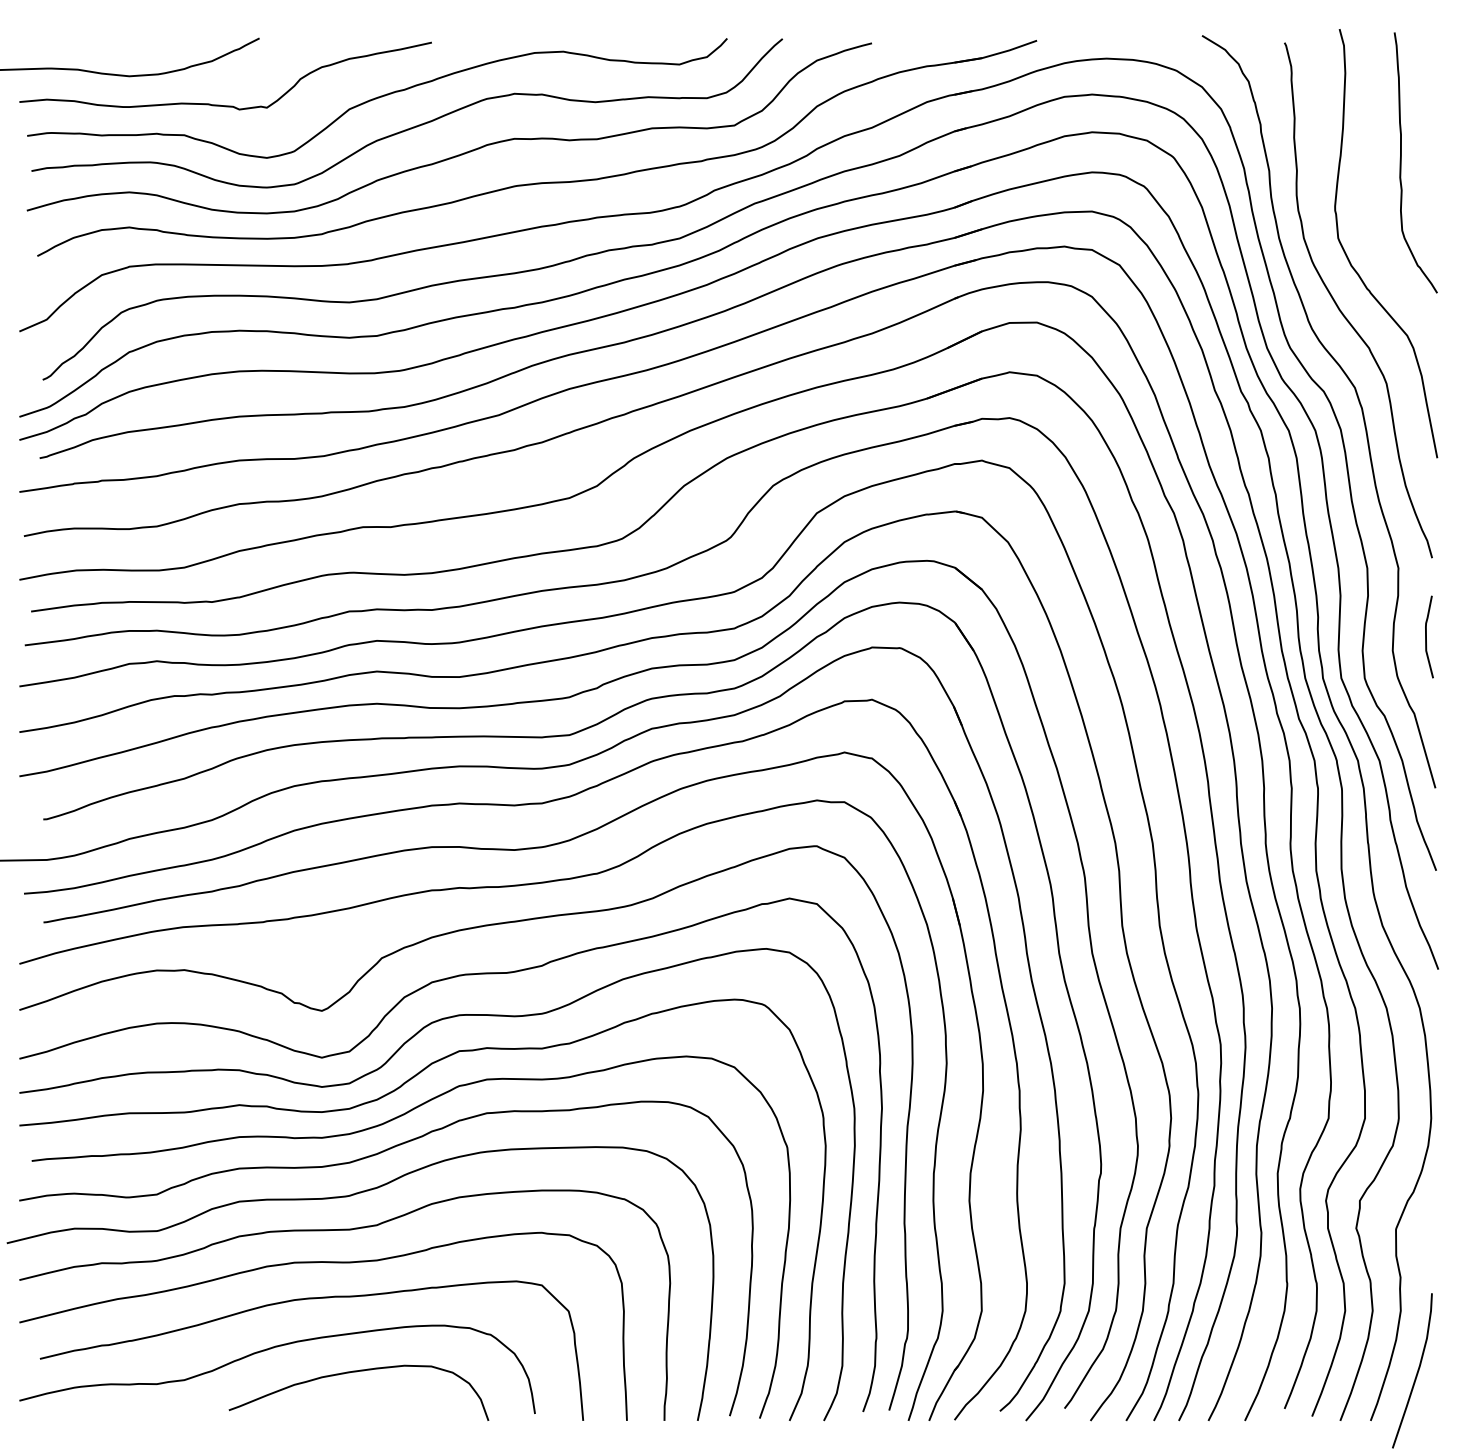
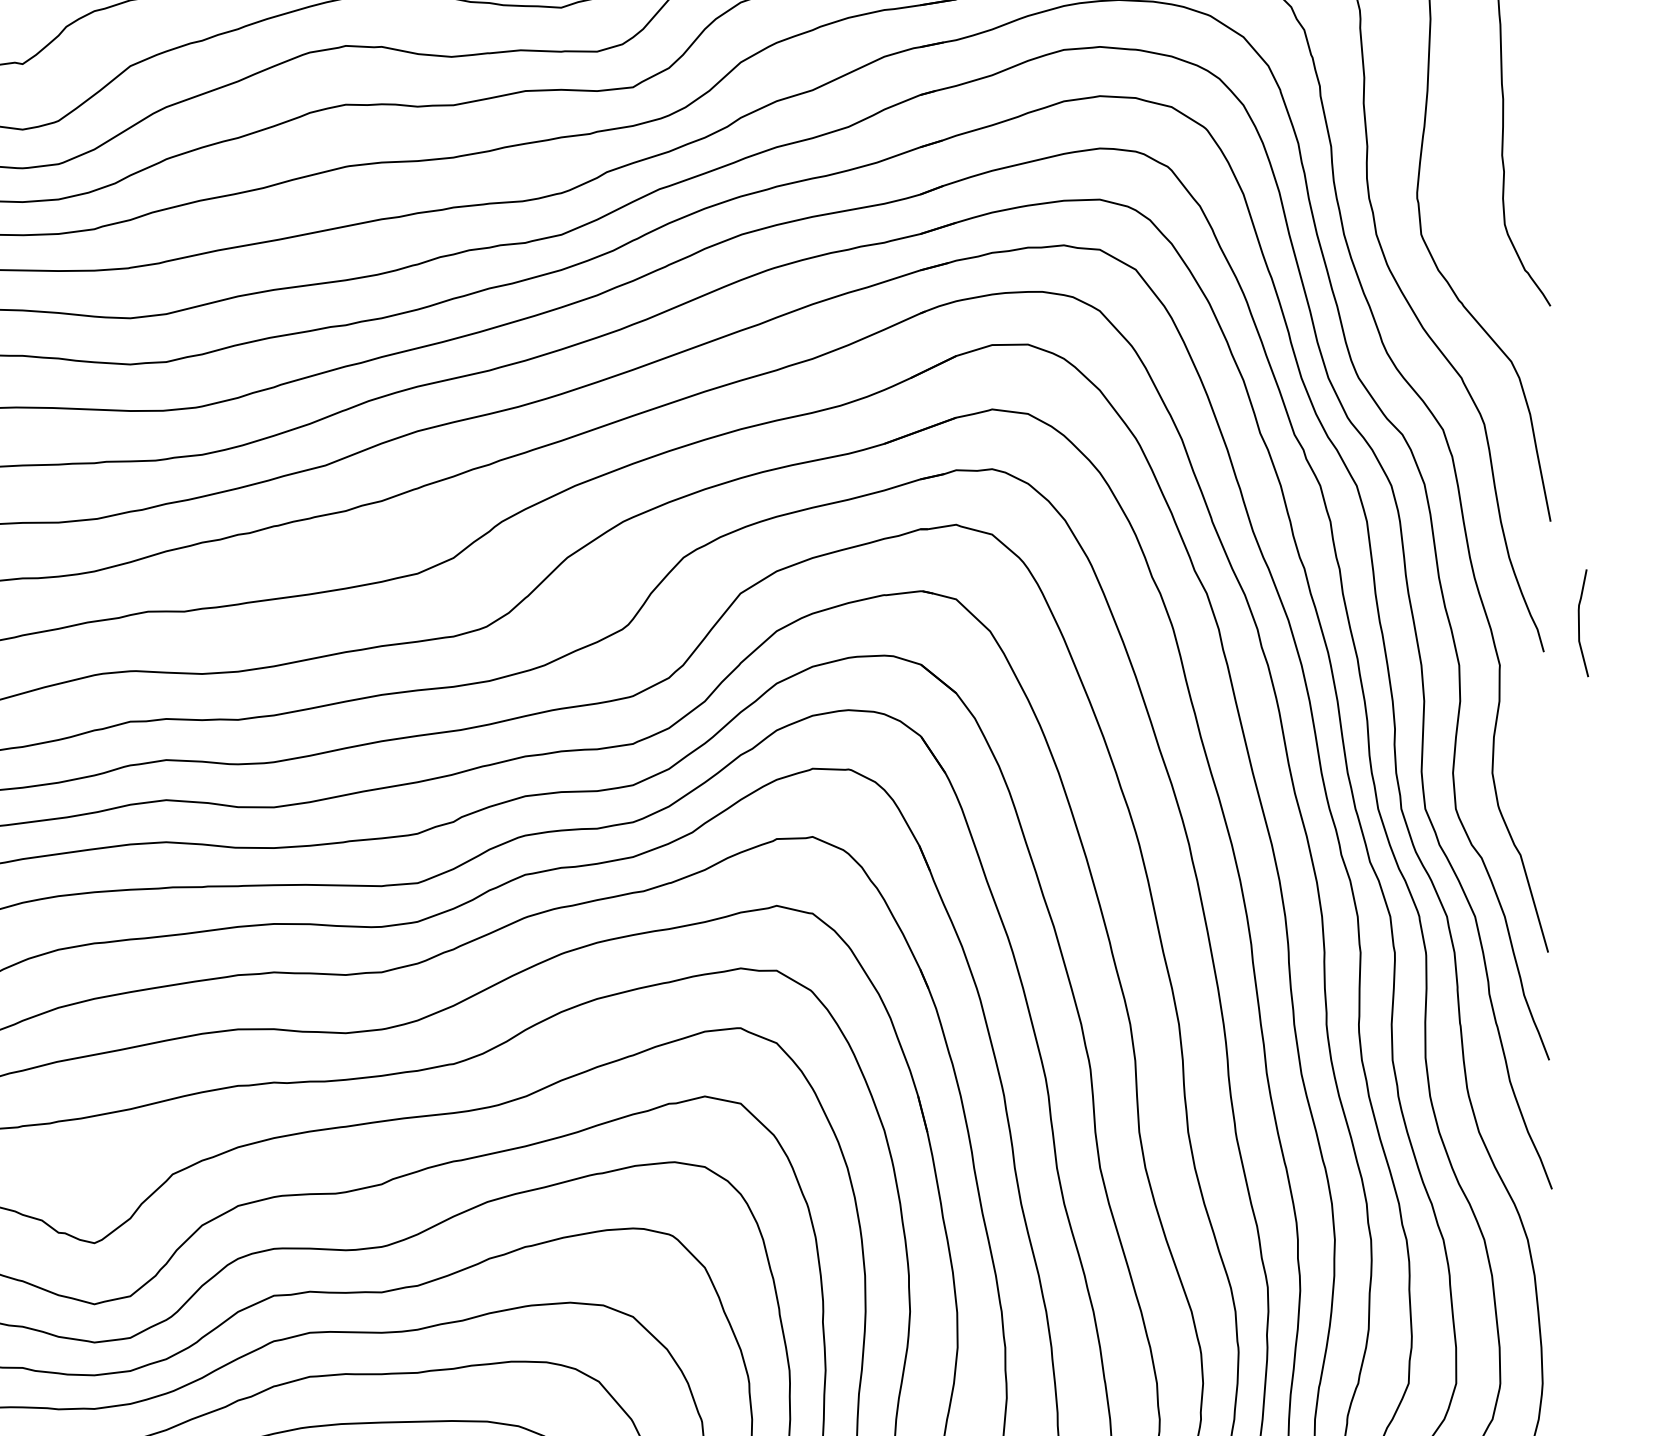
curve: (1426, 636) -> (1579, 622), moved

